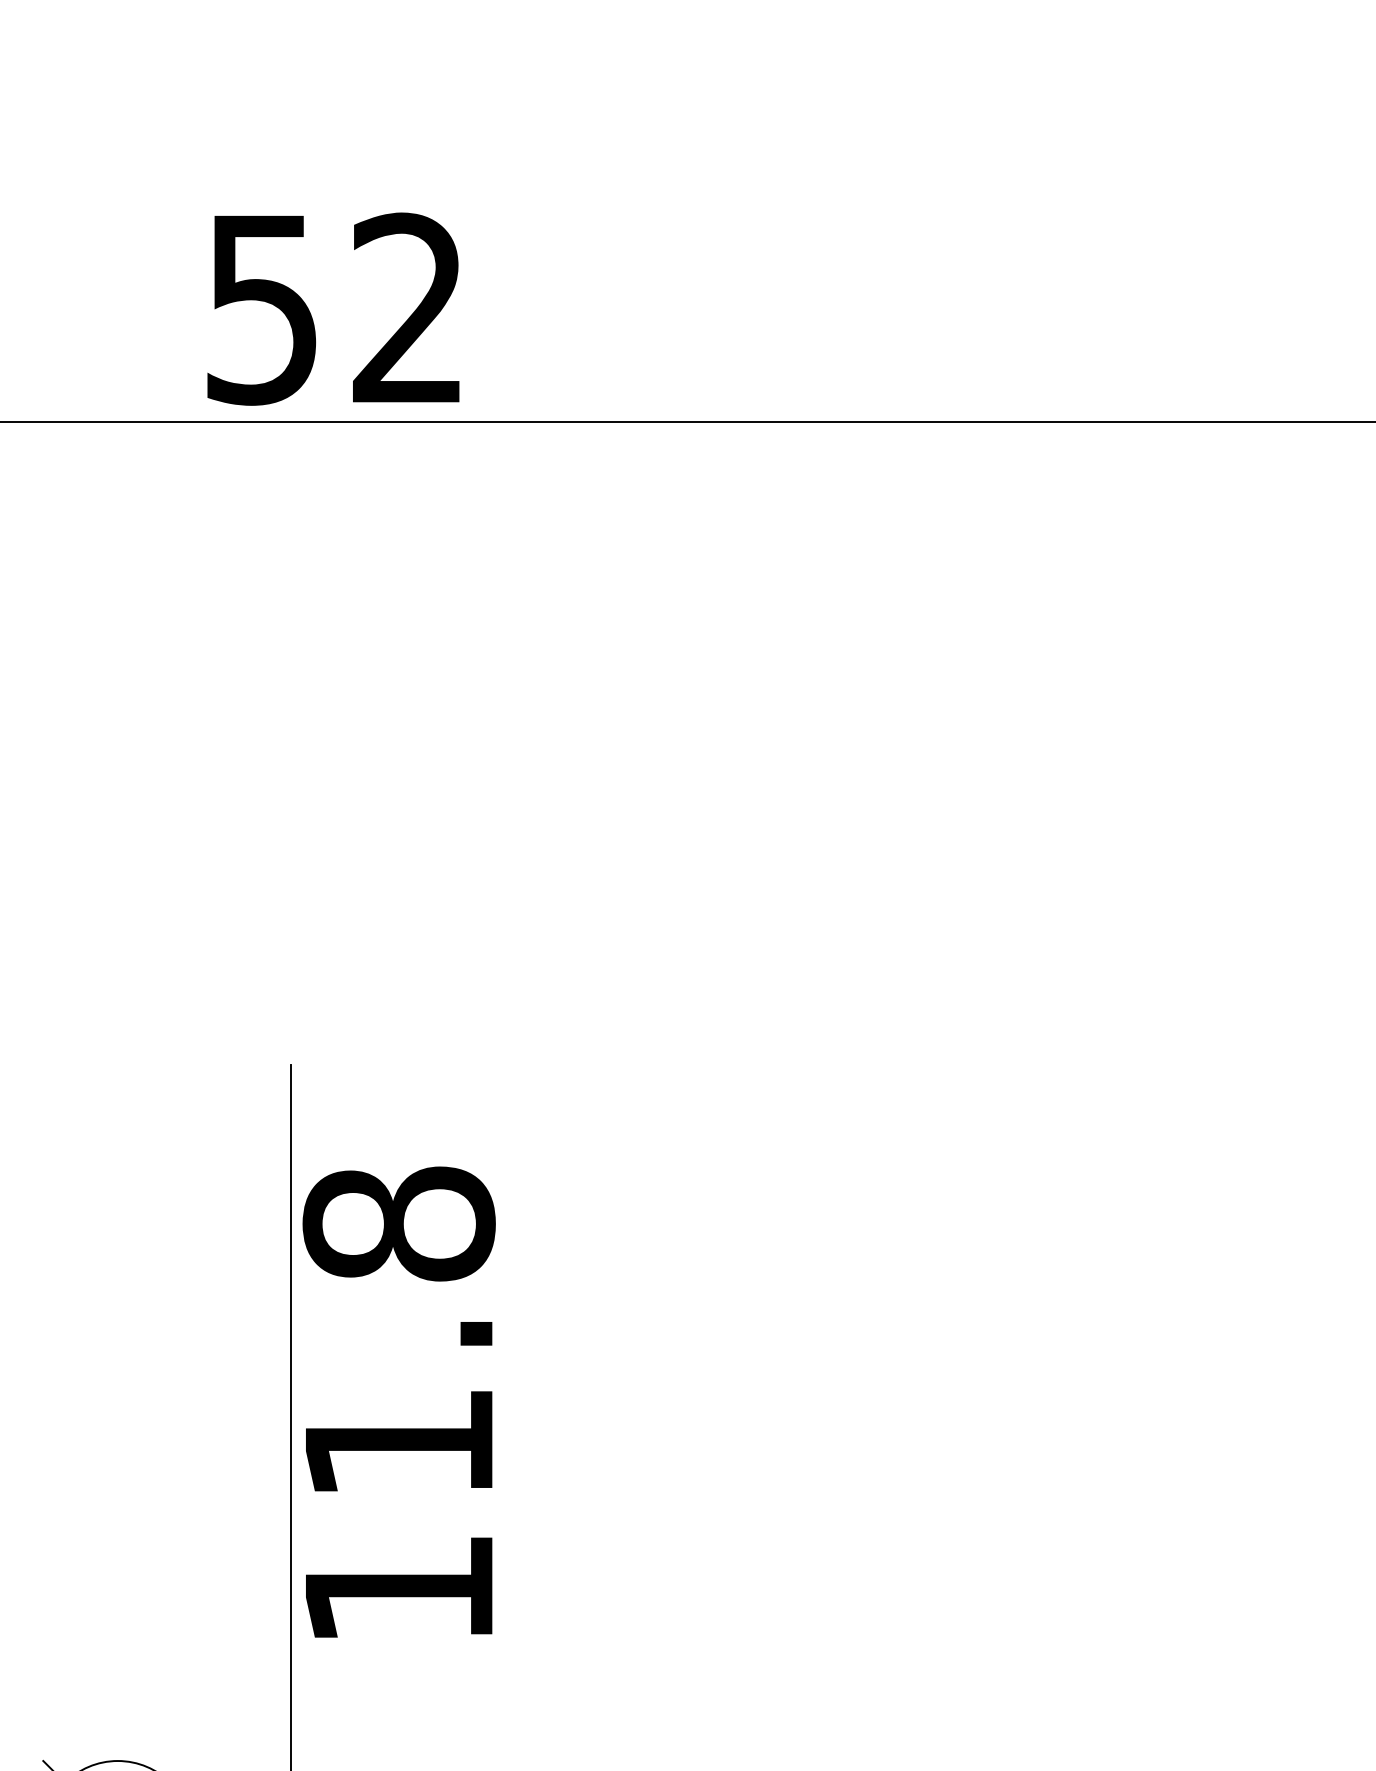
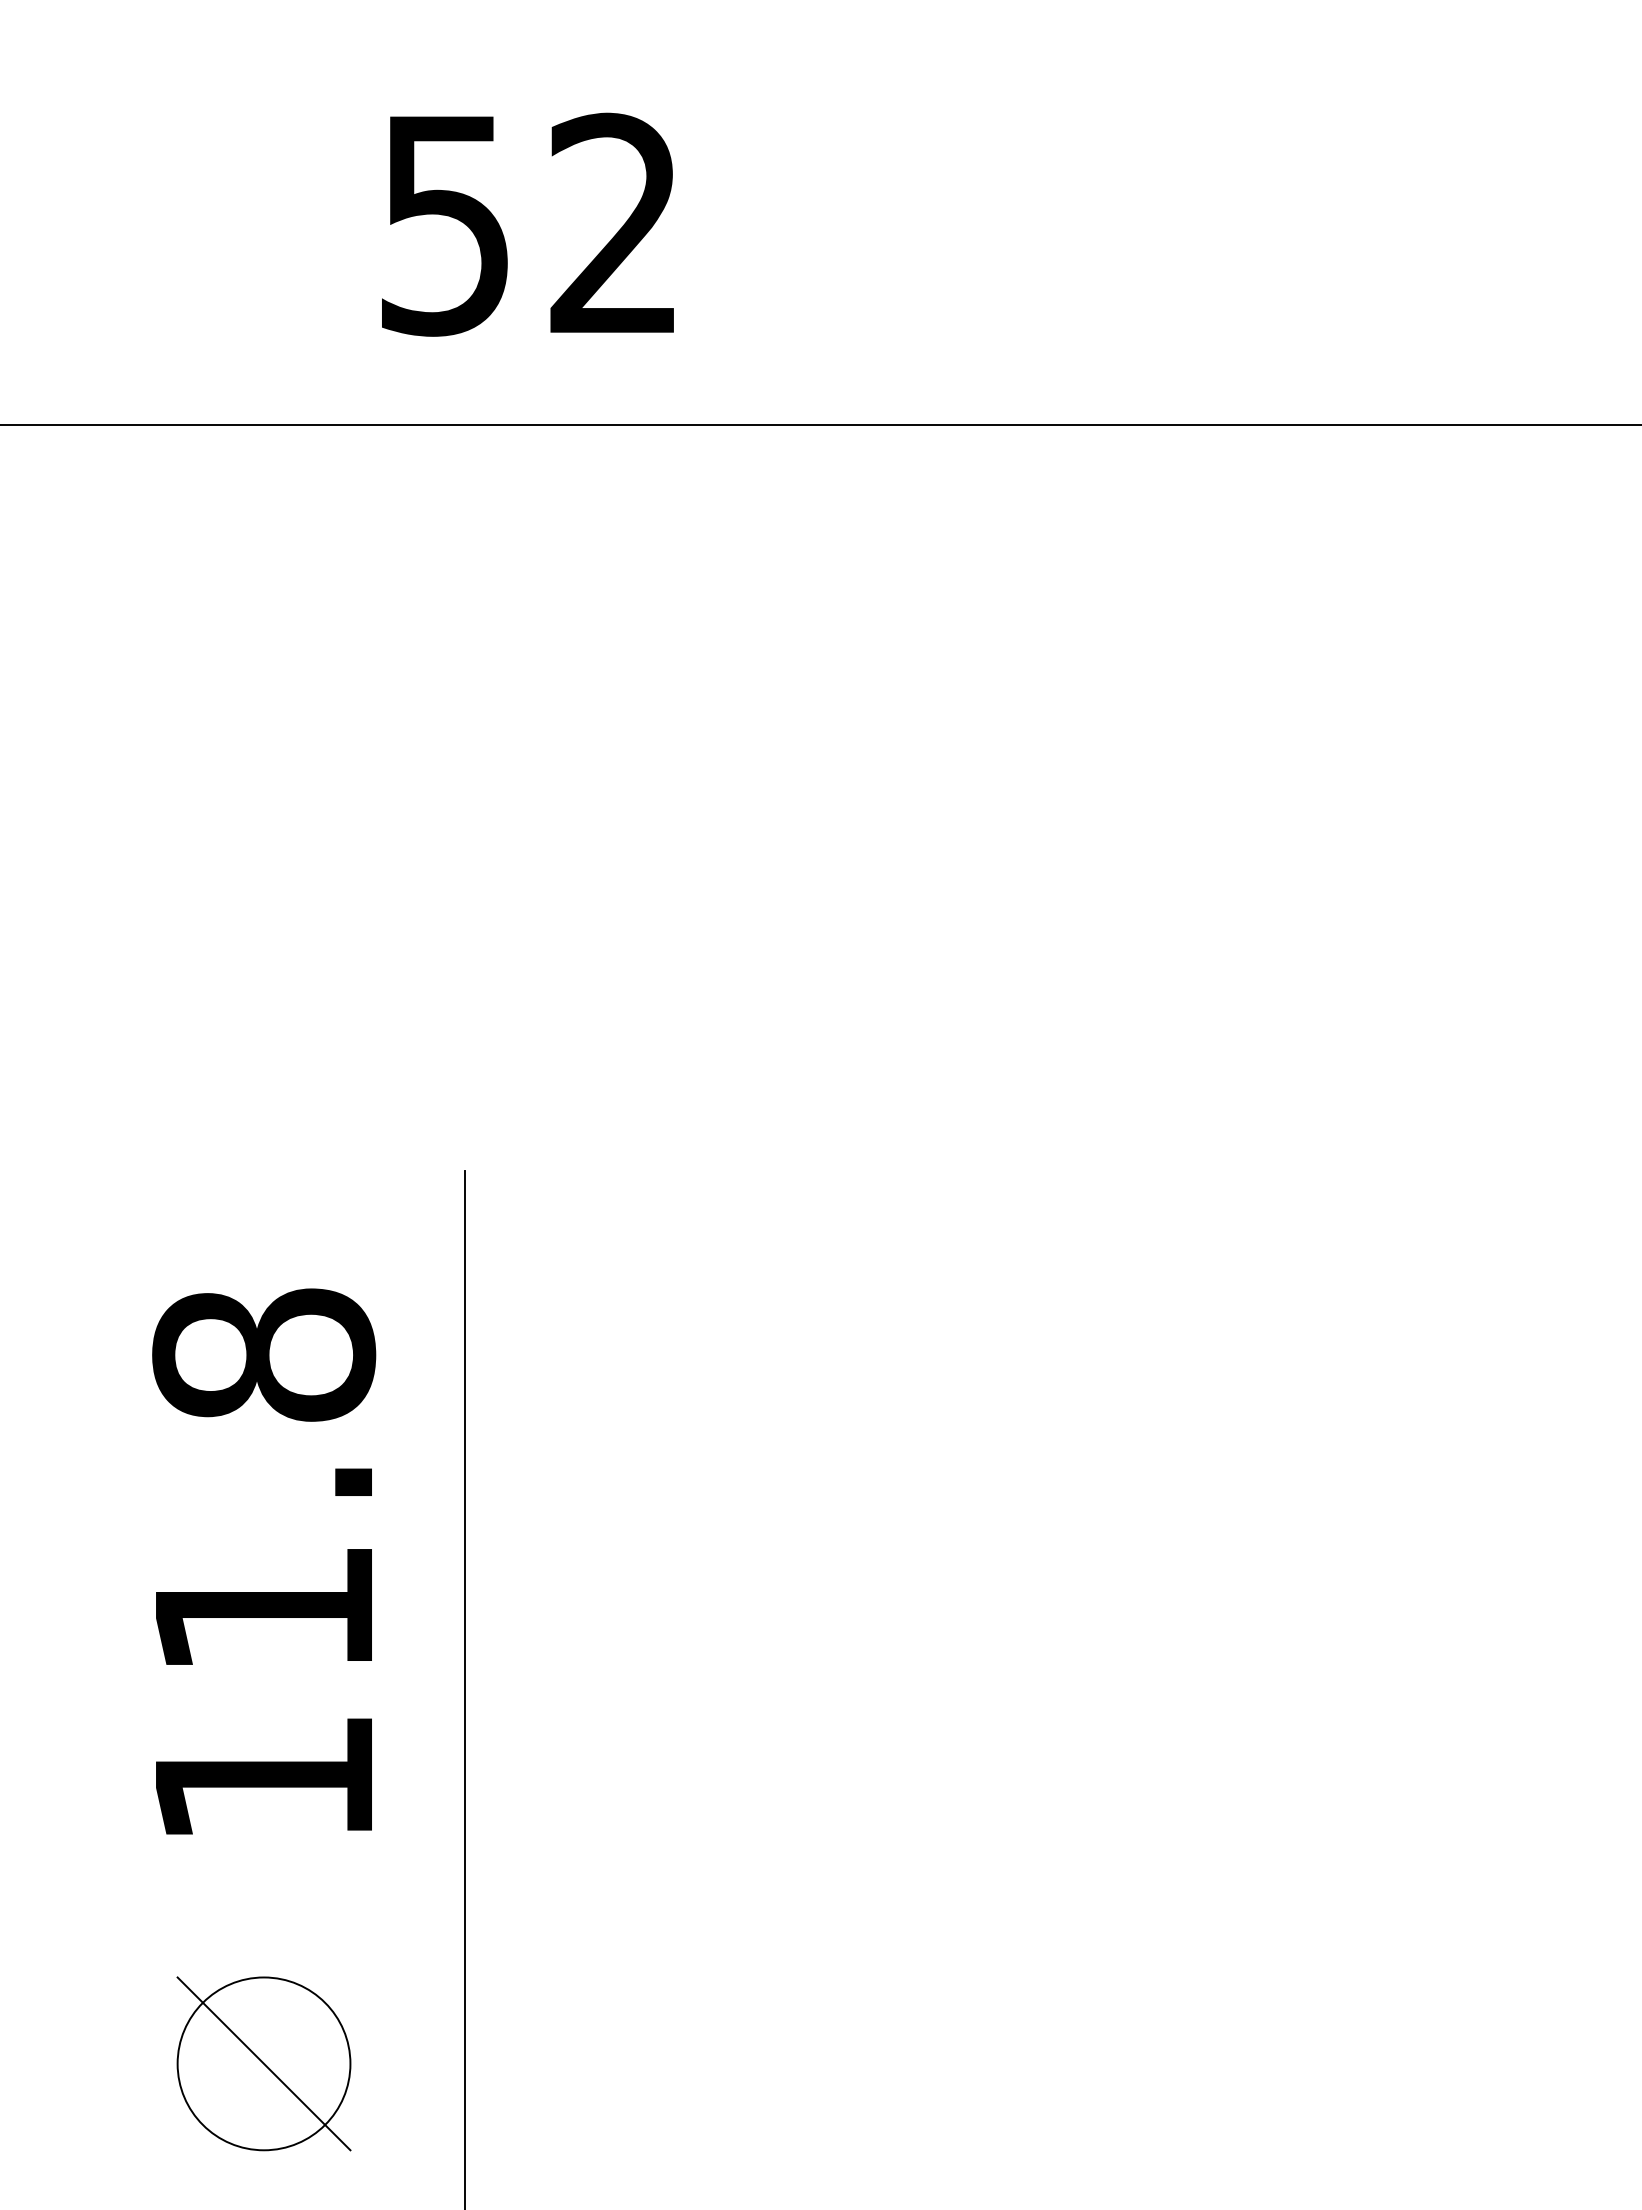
text: (333, 308) -> (527, 224), moved
text: (399, 1402) -> (264, 1561), moved

